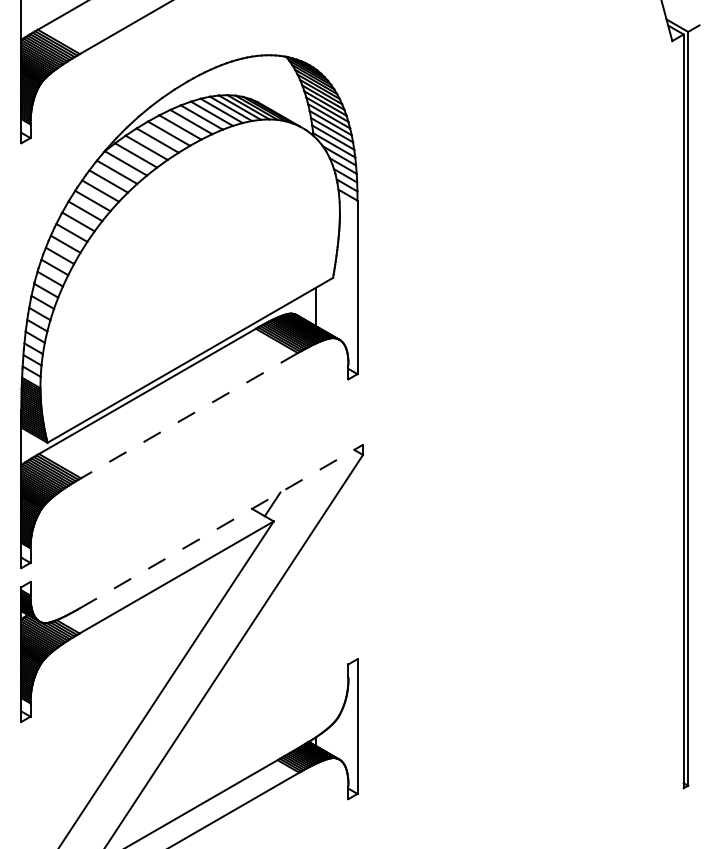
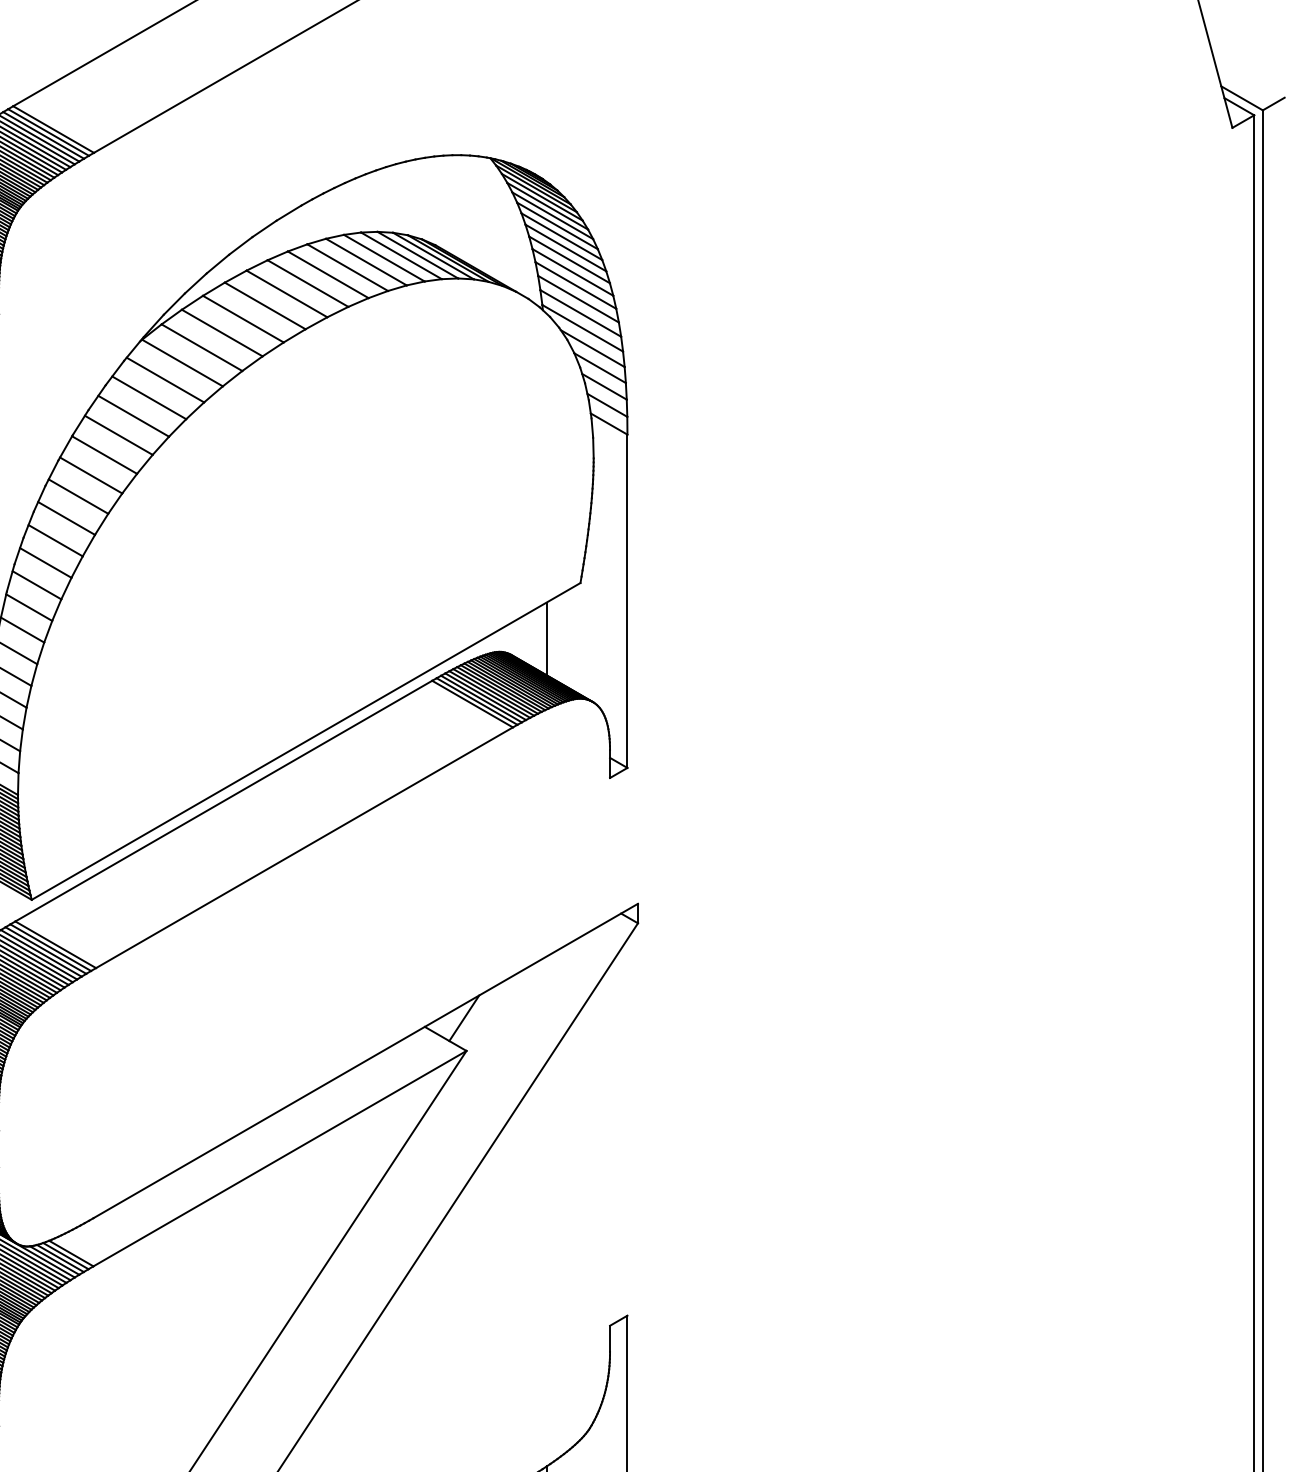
line: (189, 415) -> (304, 847), dashed -> solid
line: (221, 526) -> (366, 1060), dashed -> solid

